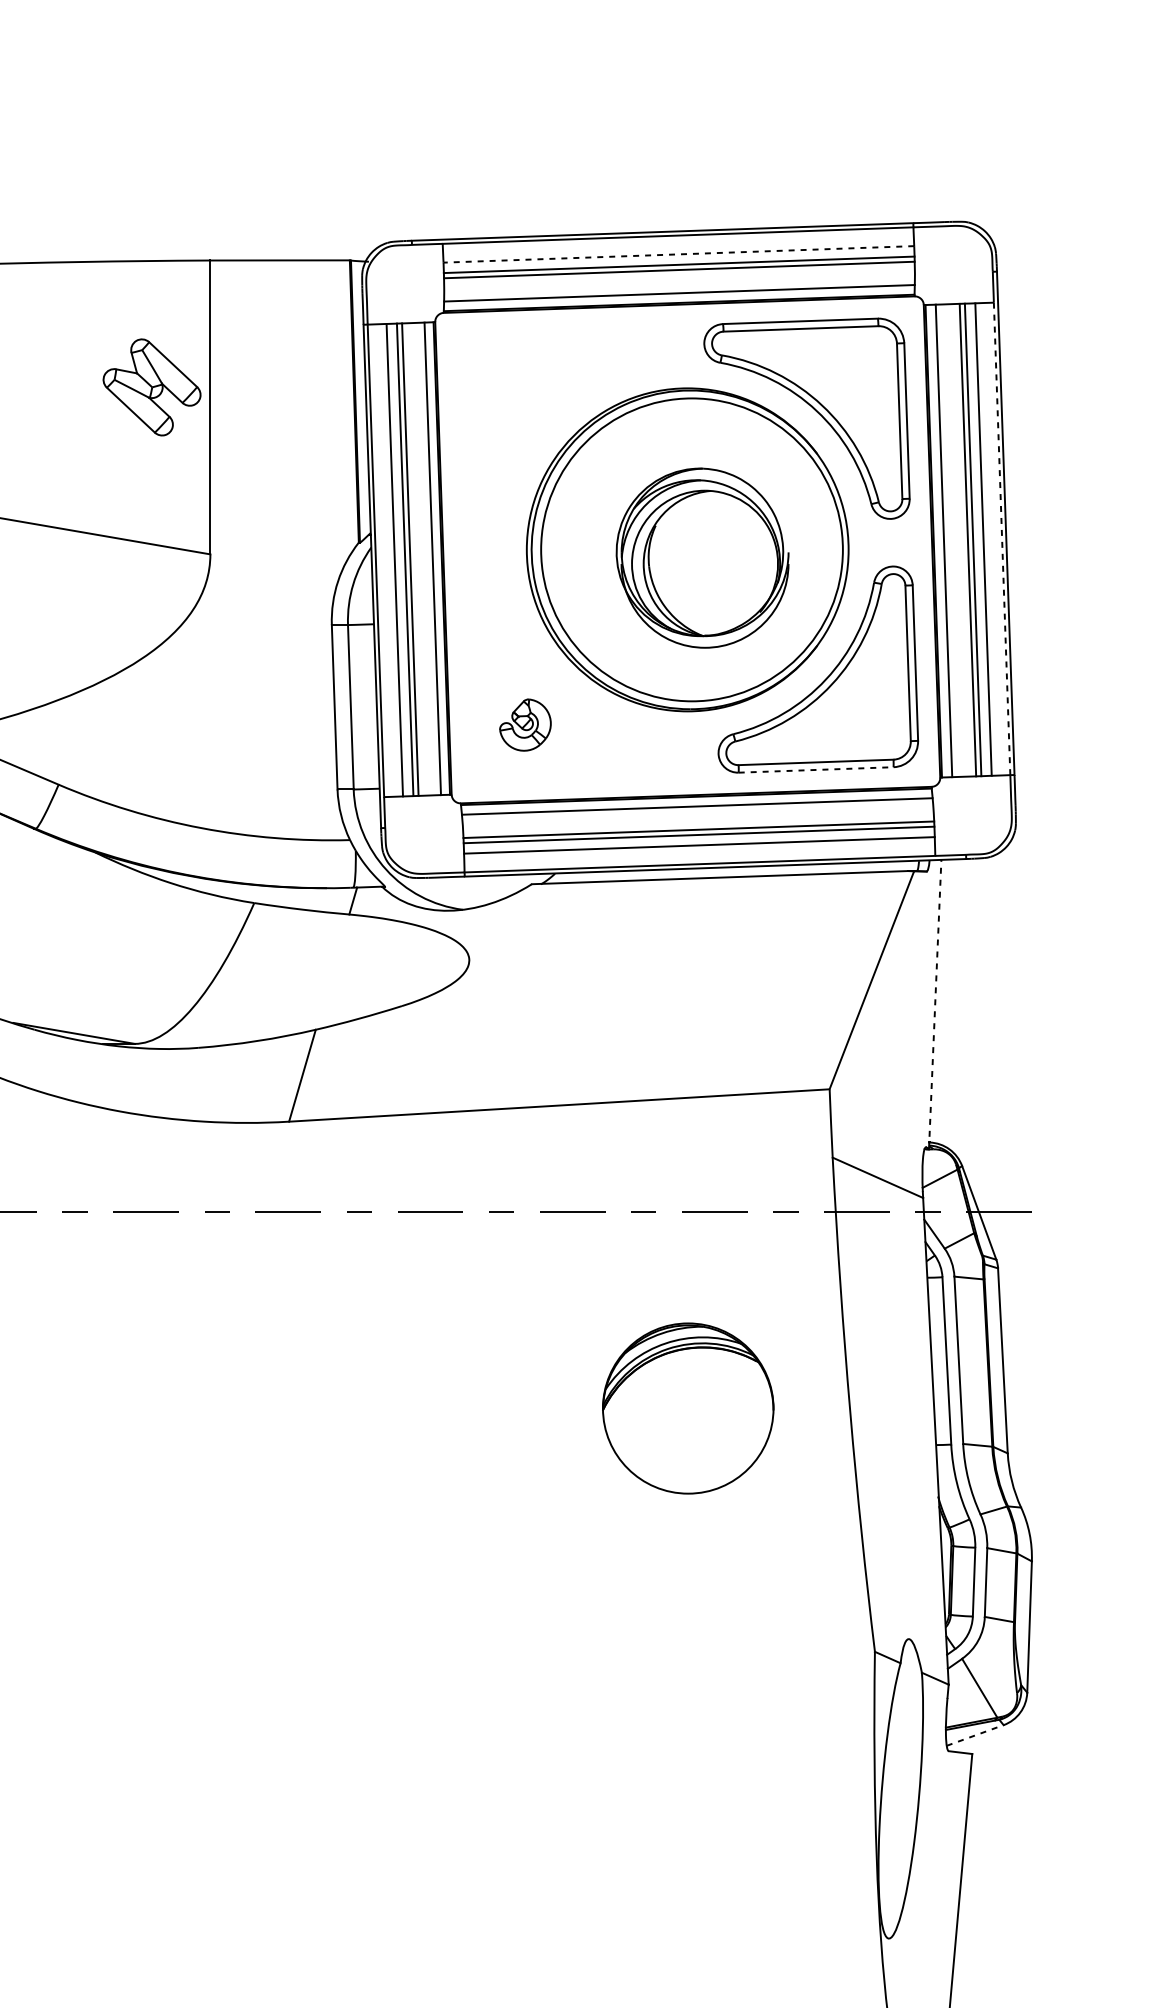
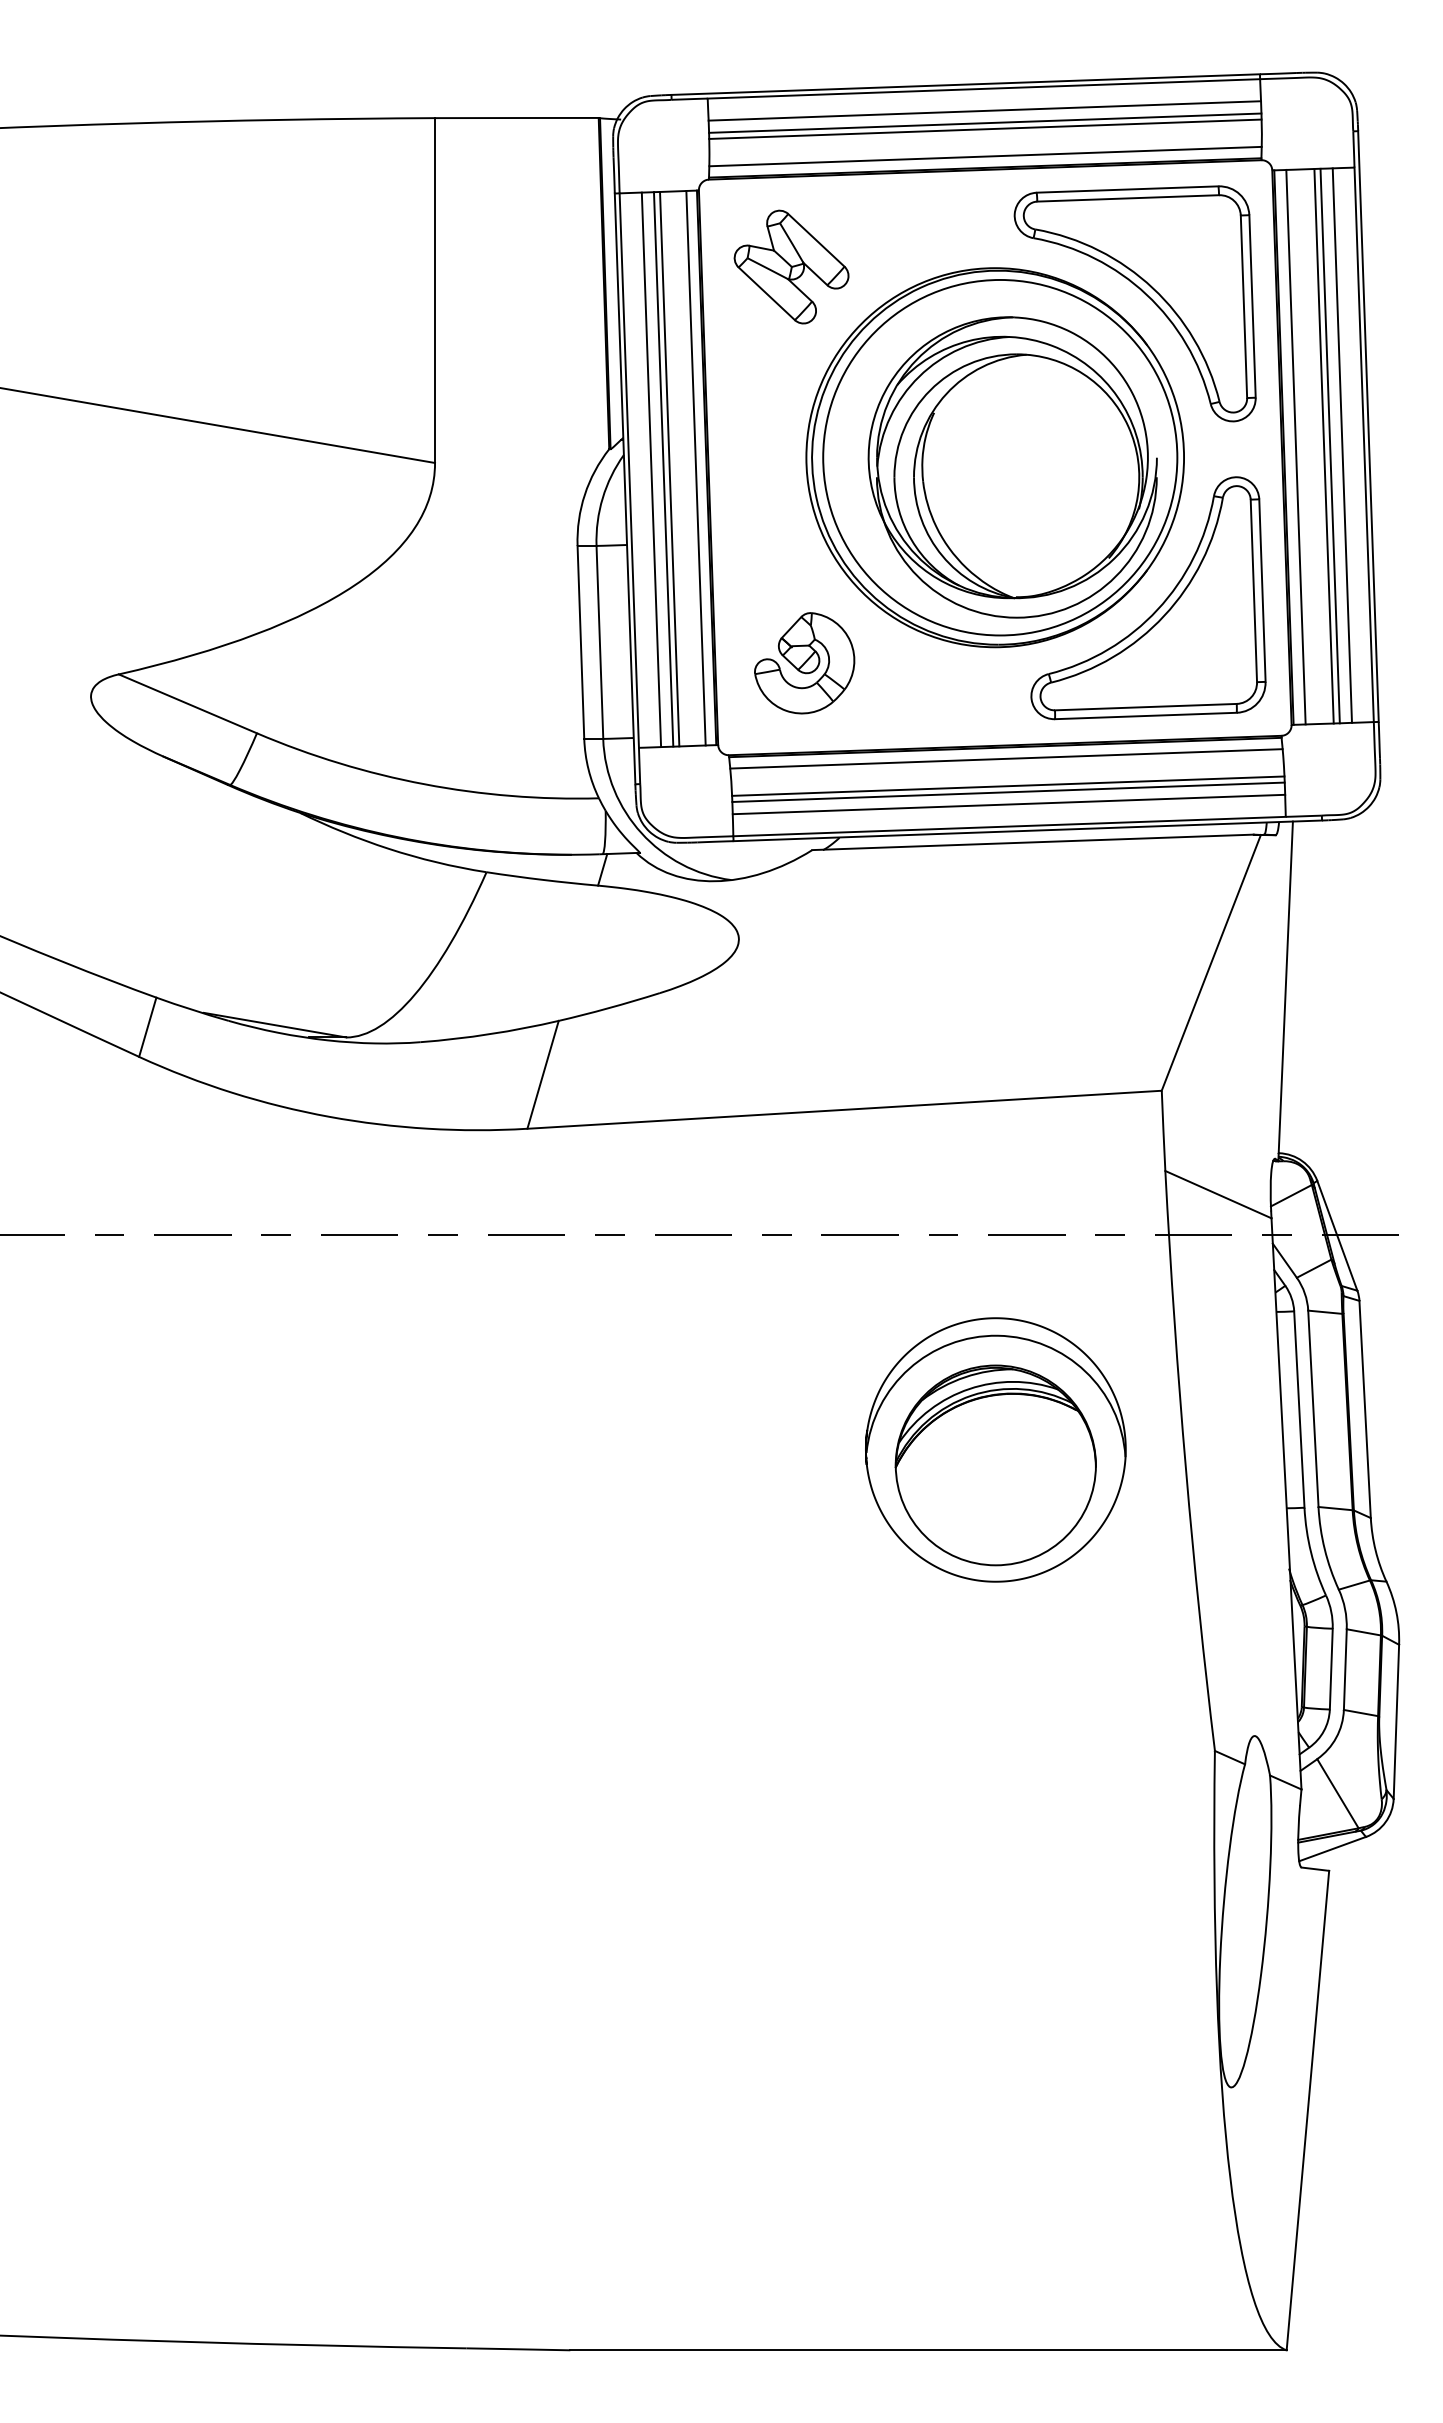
line: (678, 254) -> (984, 110), dashed -> solid
part: (151, 386) -> (791, 266), moved
line: (1002, 538) -> (1364, 444), dashed -> solid
part: (702, 558) -> (1012, 467), size x1.43
part: (525, 725) -> (804, 663), size x1.67
line: (815, 769) -> (1145, 715), dashed -> solid
line: (935, 1004) -> (1285, 991), dashed -> solid
part: (687, 1394) -> (995, 1449), added
line: (975, 1735) -> (1332, 1849), dashed -> solid

